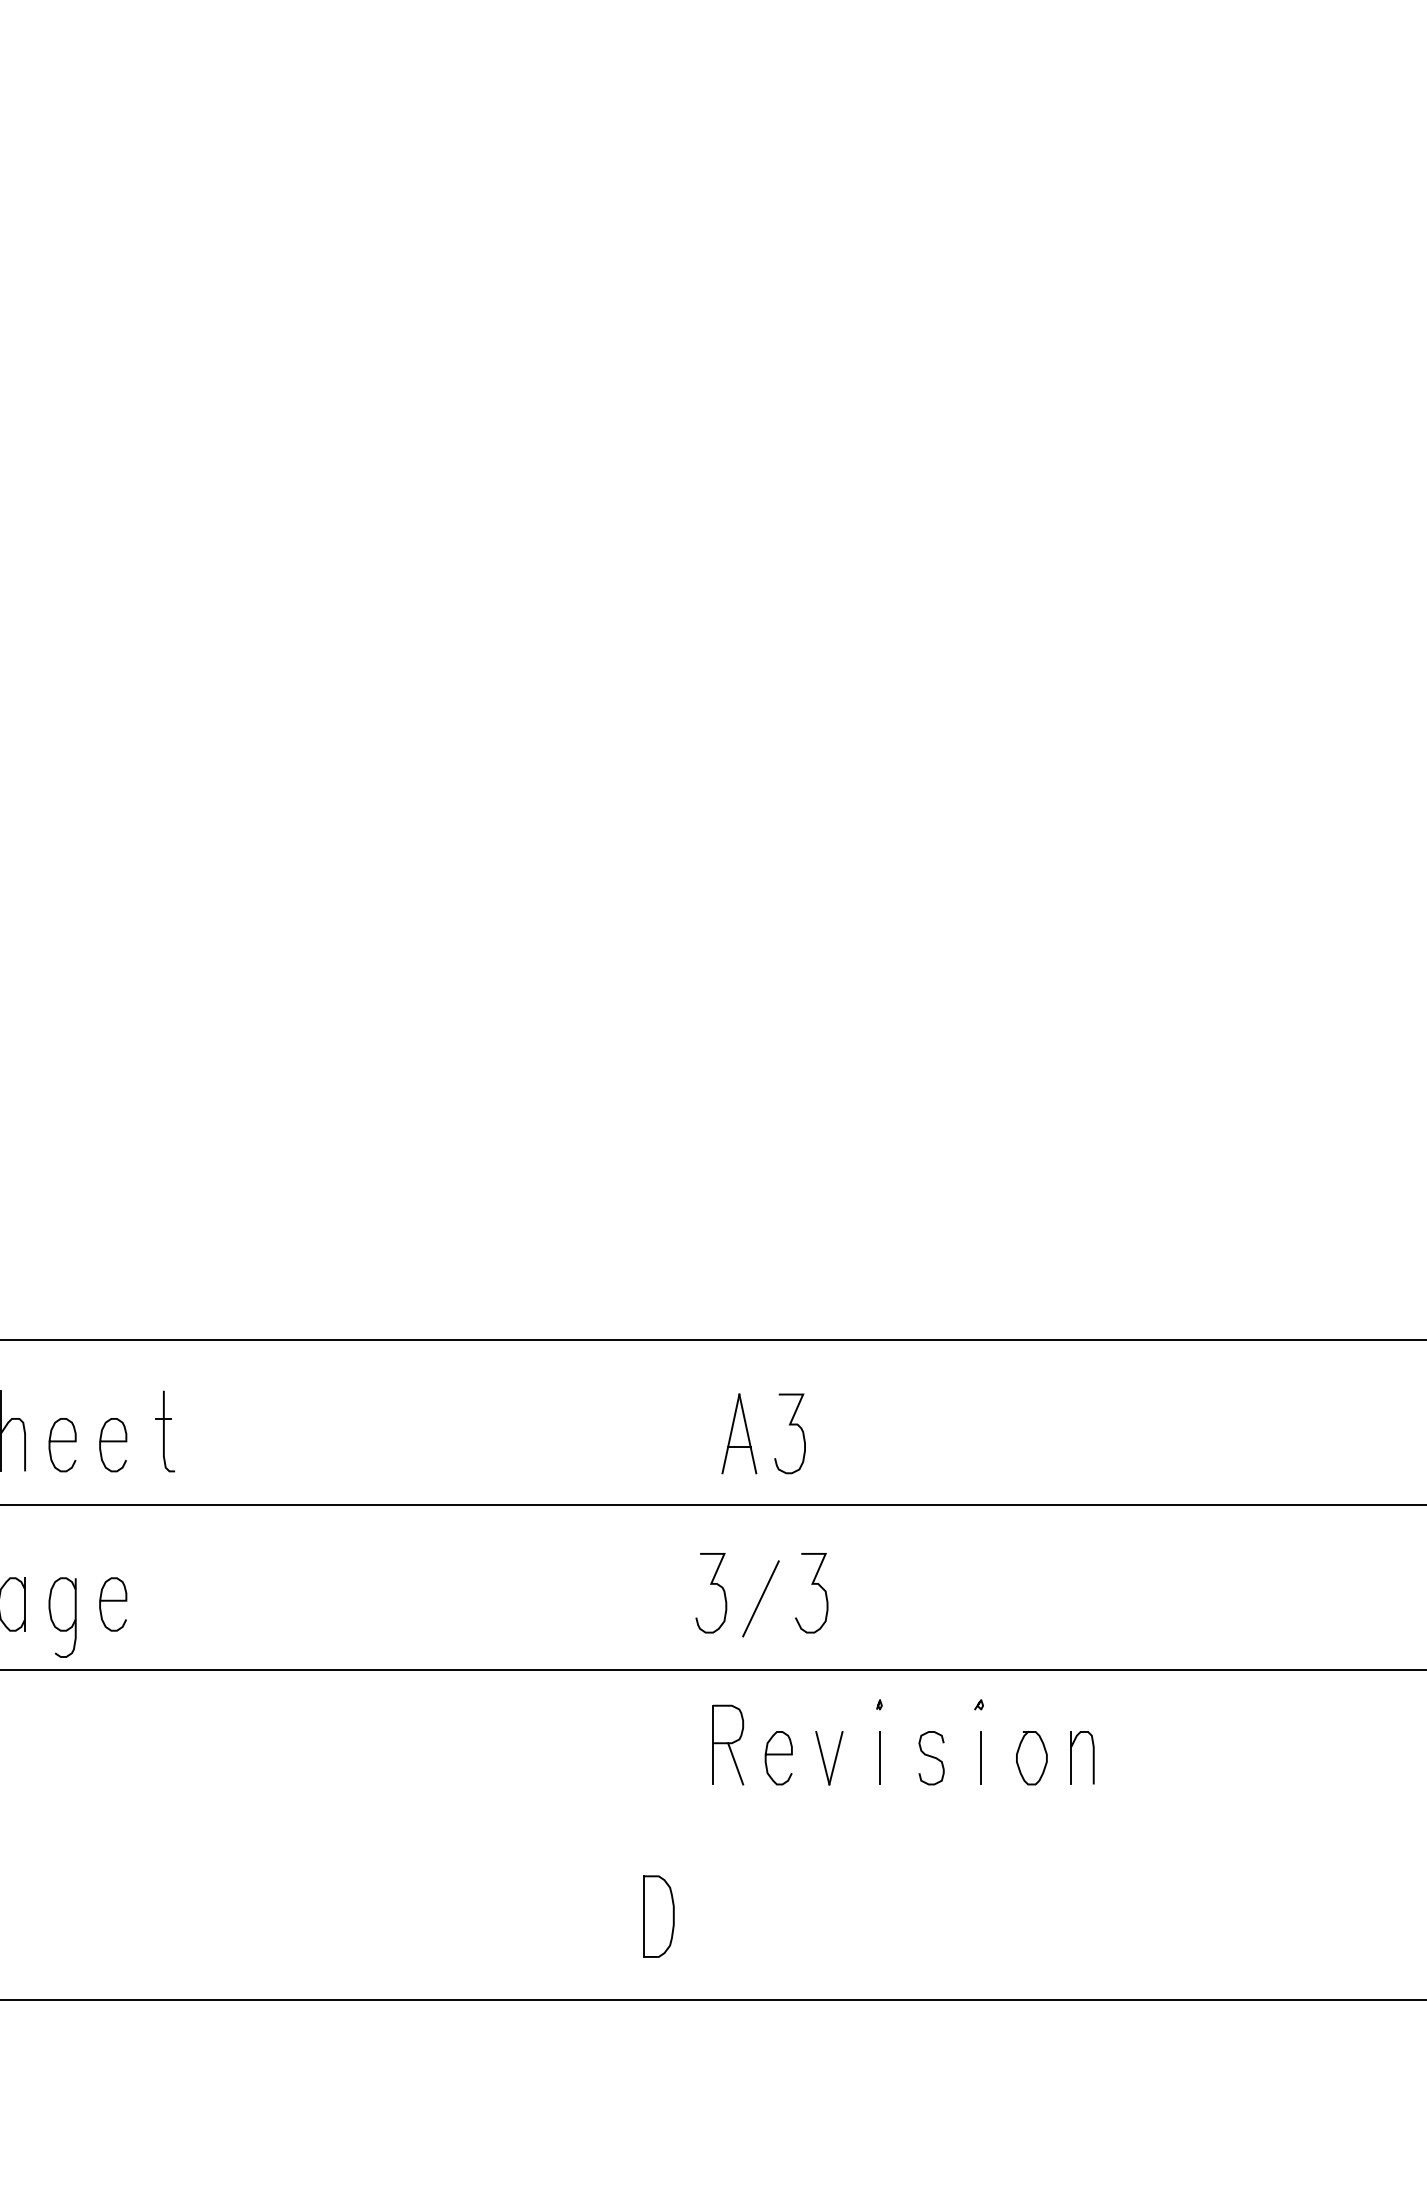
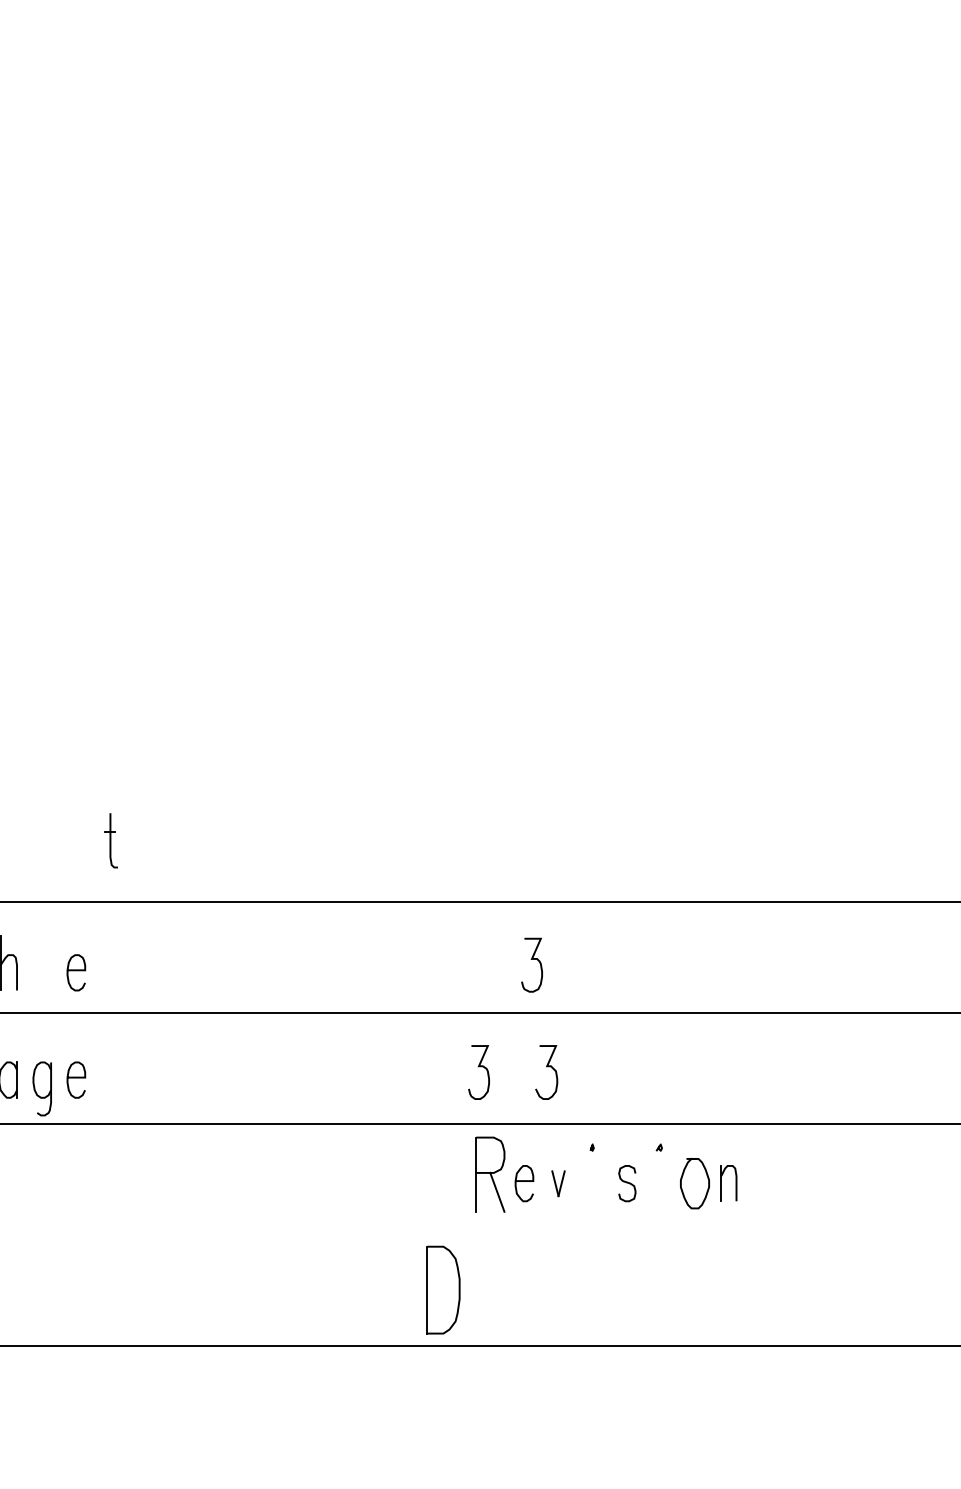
part: (163, 1431) -> (110, 840), moved
part: (738, 1432) -> (497, 964), removed
curve: (61, 1443) -> (41, 971), removed
line: (761, 1599) -> (512, 1076), removed
part: (728, 1744) -> (490, 1174), size x1.4
part: (829, 1758) -> (558, 1183), size x0.7
line: (879, 1758) -> (592, 1183), removed
line: (980, 1758) -> (660, 1183), removed
part: (1031, 1758) -> (694, 1183), size x1.4
part: (658, 1916) -> (443, 1290), size x1.6

